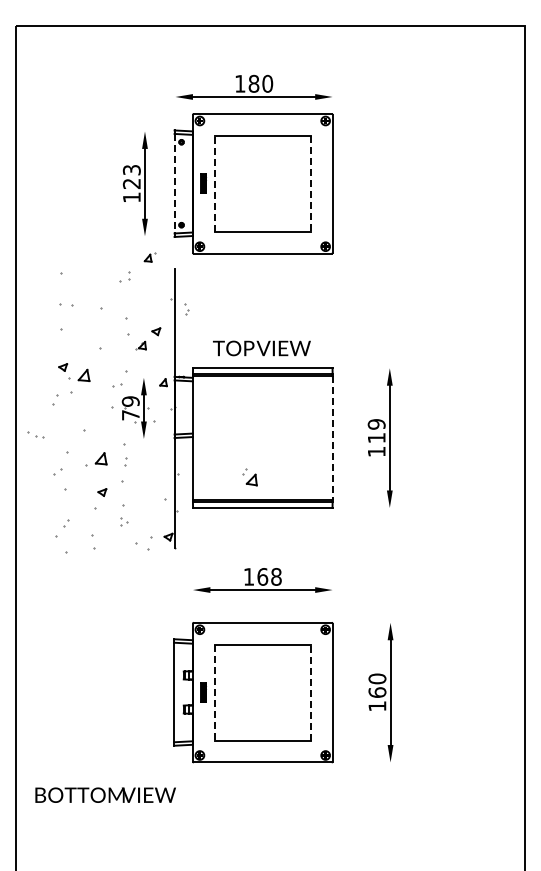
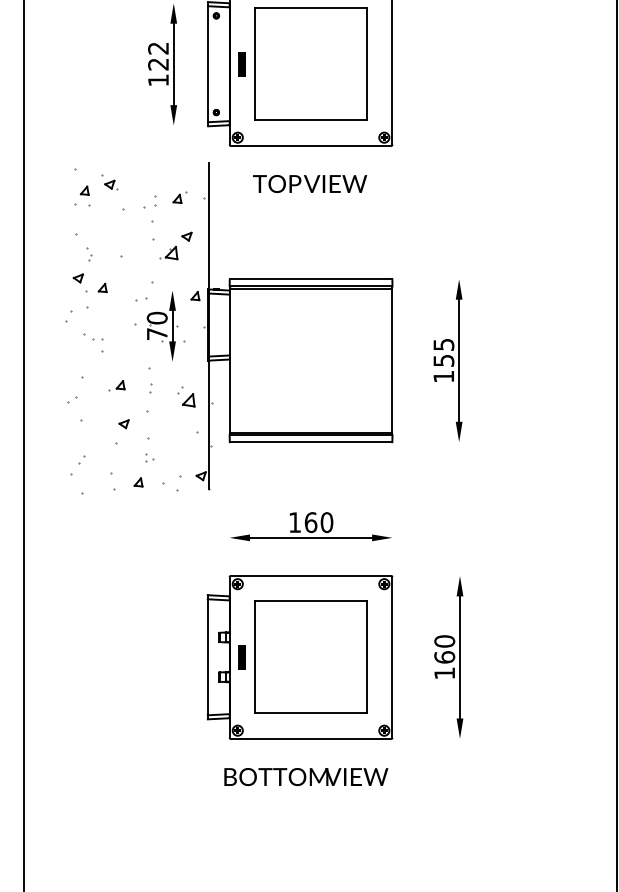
text: (131, 170) -> (158, 48), 123 -> 122
line: (174, 183) -> (208, 63), dashed -> solid
line: (214, 183) -> (254, 63), dashed -> solid
line: (310, 184) -> (366, 65), dashed -> solid
part: (149, 257) -> (179, 198), moved
part: (124, 276) -> (149, 201), moved
part: (90, 285) -> (110, 182), added
part: (68, 291) -> (84, 189), added
part: (186, 309) -> (89, 255), moved
part: (140, 345) -> (168, 252), size x1.43
text: (261, 348) -> (309, 184), moved
part: (83, 375) -> (102, 287), size x0.62
text: (130, 401) -> (156, 318), 79 -> 70
text: (376, 431) -> (443, 353), 119 -> 155
part: (35, 434) -> (92, 336), moved
line: (332, 438) -> (392, 361), dashed -> solid
part: (96, 459) -> (117, 385), size x0.62
part: (249, 477) -> (186, 397), moved
part: (114, 542) -> (138, 482), added
text: (276, 576) -> (327, 522), 168 -> 160
line: (310, 692) -> (366, 657), dashed -> solid
line: (214, 693) -> (254, 658), dashed -> solid
text: (105, 794) -> (306, 776), moved

